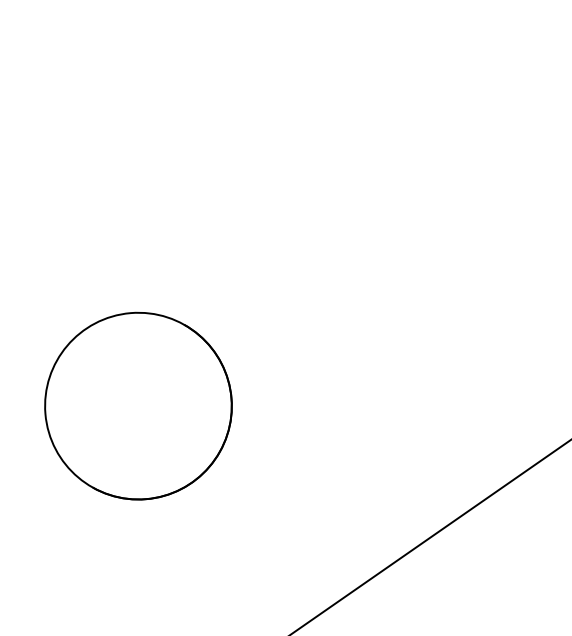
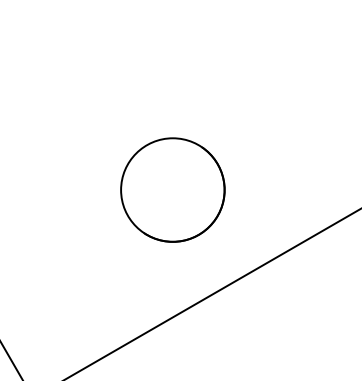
circle: (137, 405) -> (172, 189), moved

